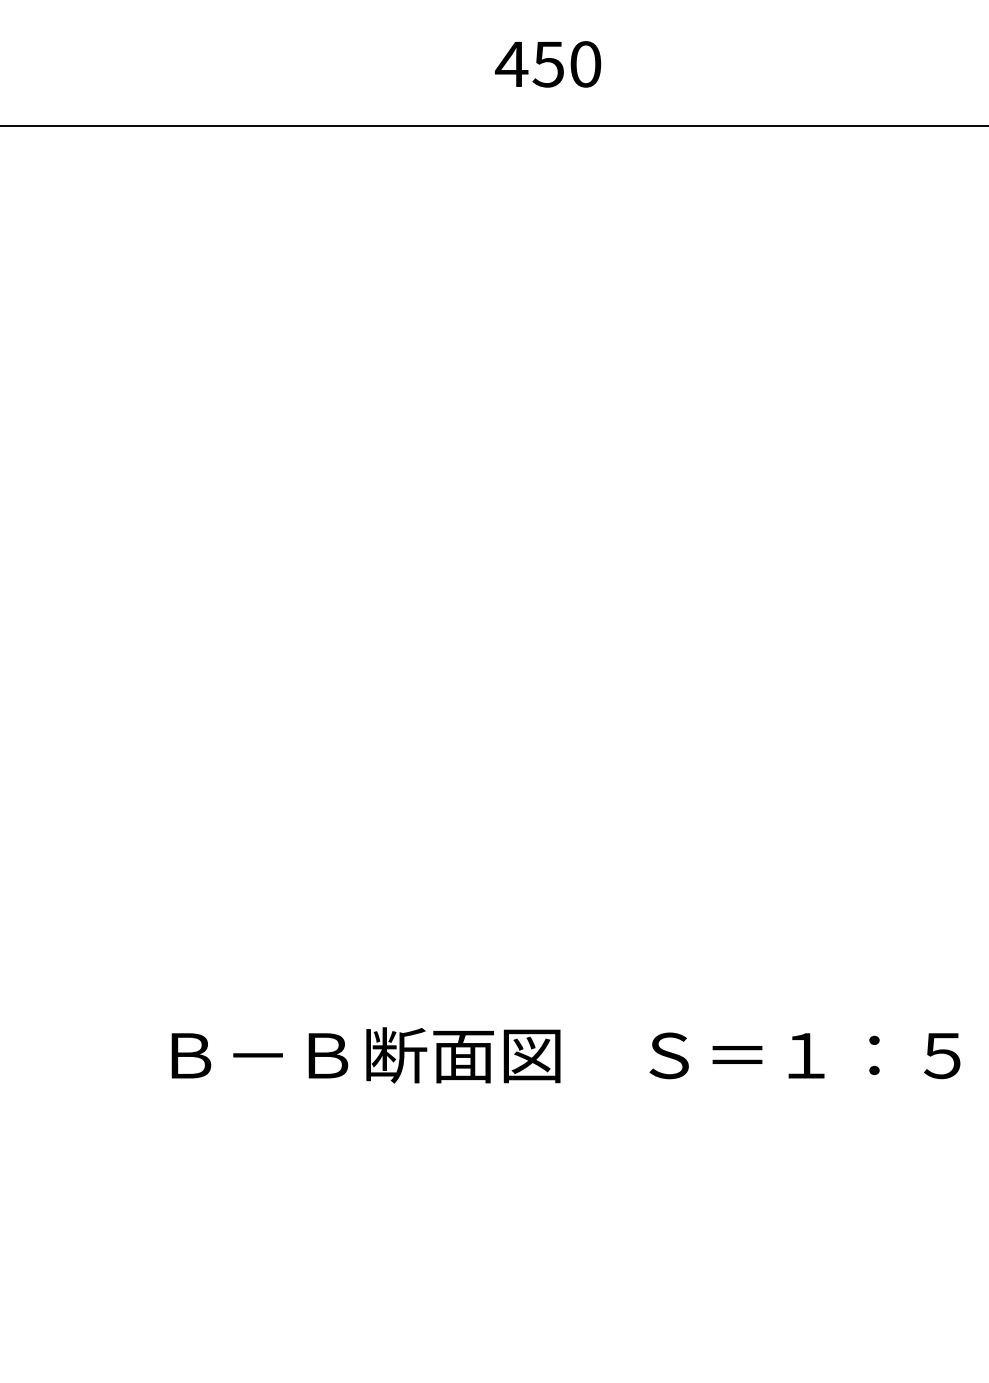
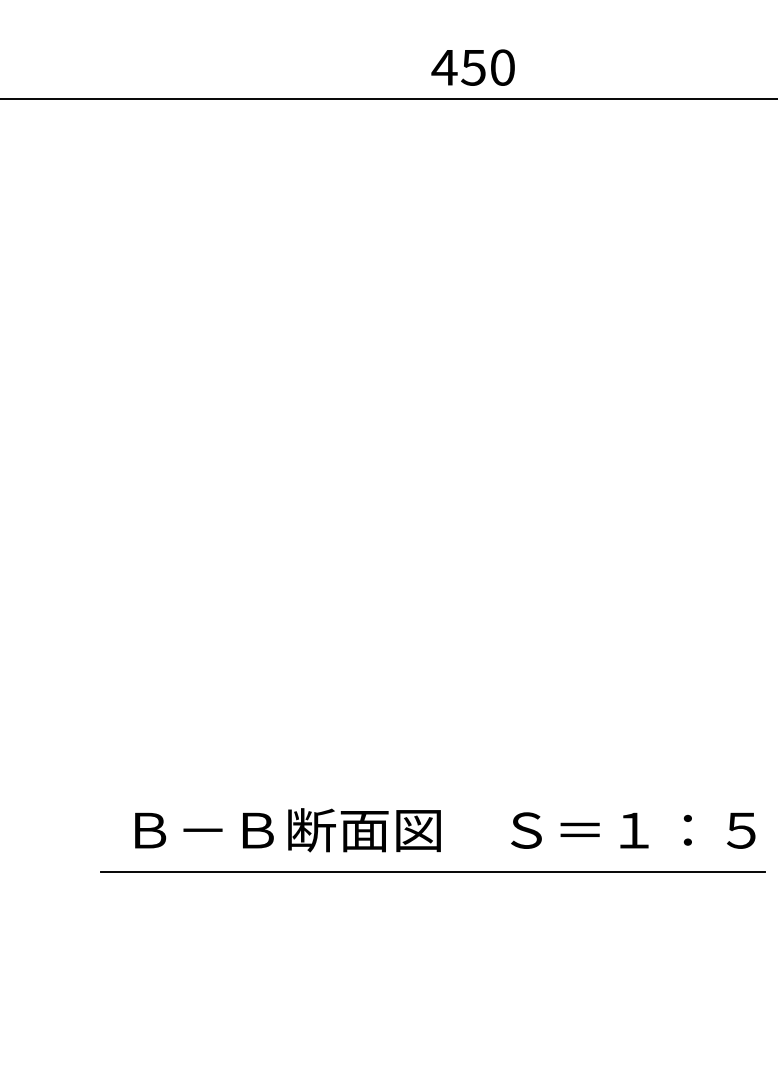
text: (547, 64) -> (472, 67), moved
line: (551, 1109) -> (433, 872), added

